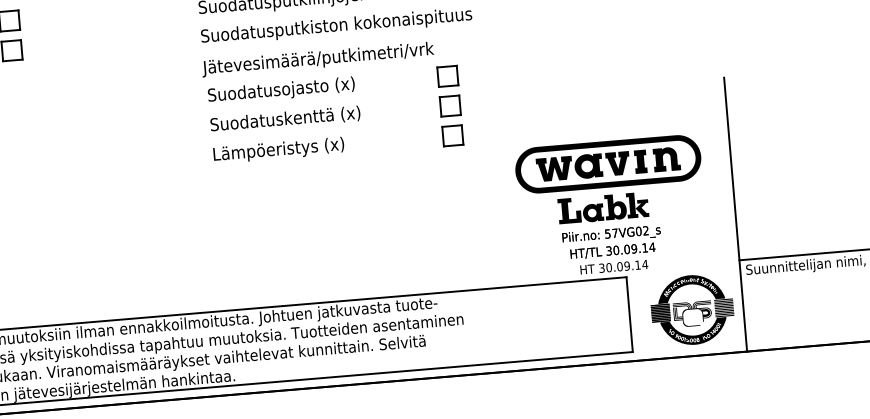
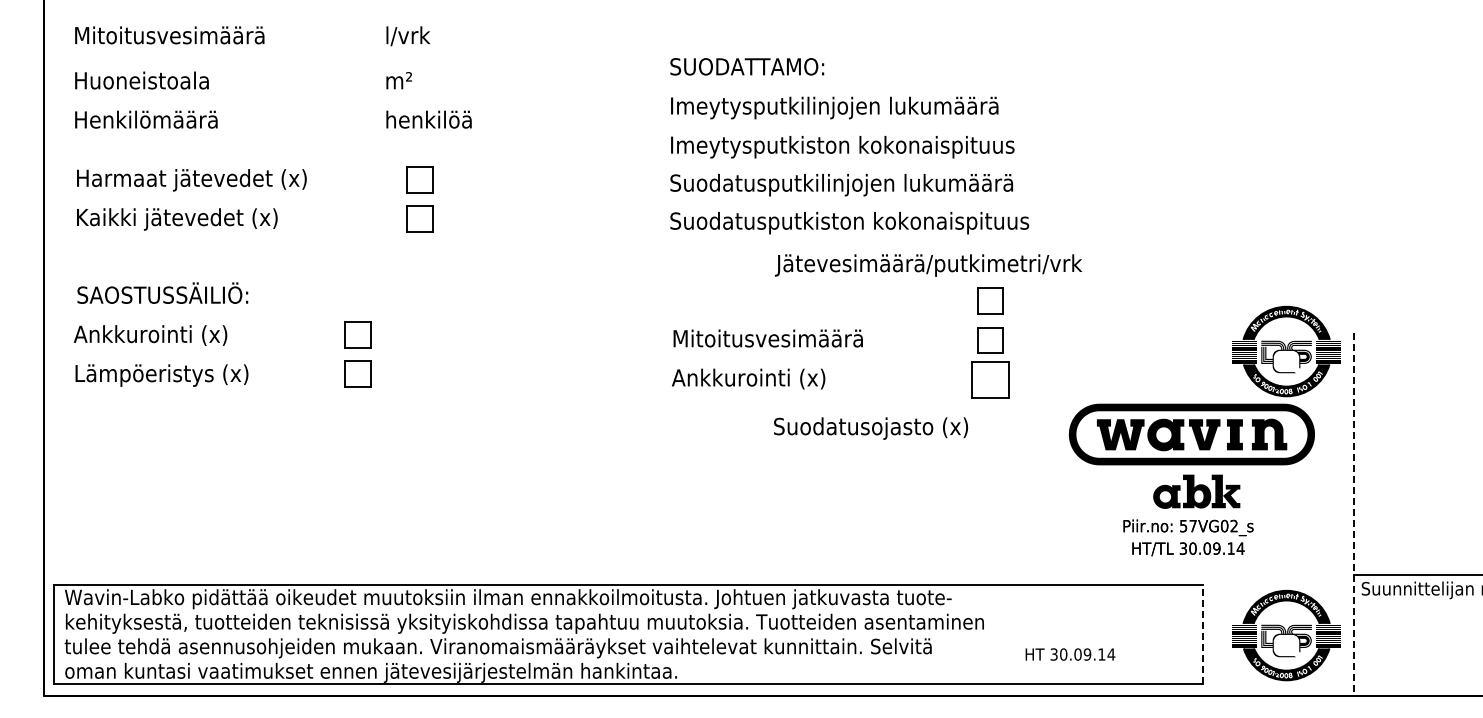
text: (317, 59) -> (928, 265), moved
text: (281, 90) -> (871, 428), moved
part: (674, 95) -> (1286, 351), added
text: (285, 119) -> (772, 339), Suodatuskenttä (x) -> Mitoitusvesimäärä
part: (452, 135) -> (990, 379), size x1.4
text: (278, 150) -> (759, 379), Lämpöeristys (x) -> Ankkurointi (x)
fill: (569, 210) -> (1135, 491), removed
line: (735, 215) -> (1353, 515), solid -> dashed
text: (614, 267) -> (1070, 654), moved
line: (629, 314) -> (1203, 634), solid -> dashed

